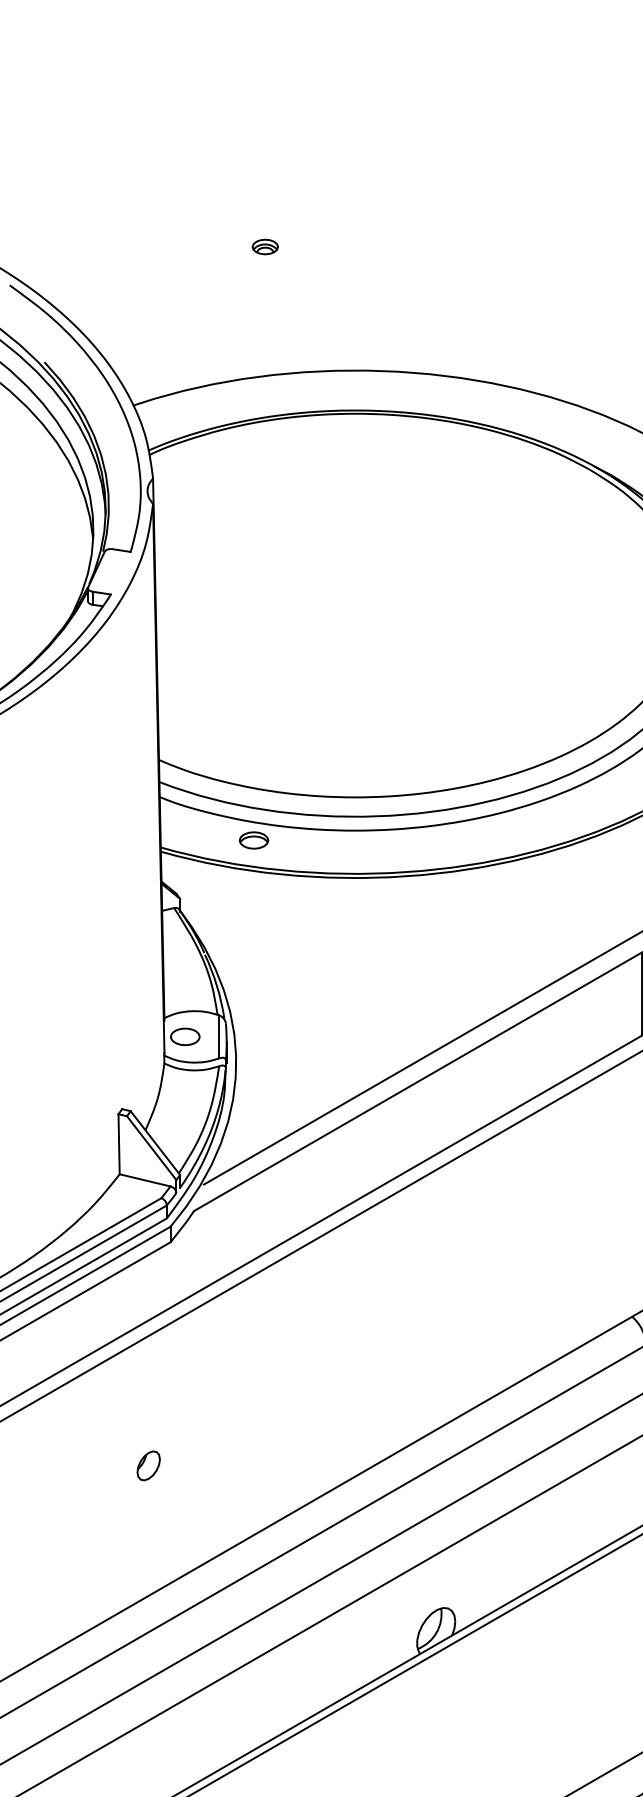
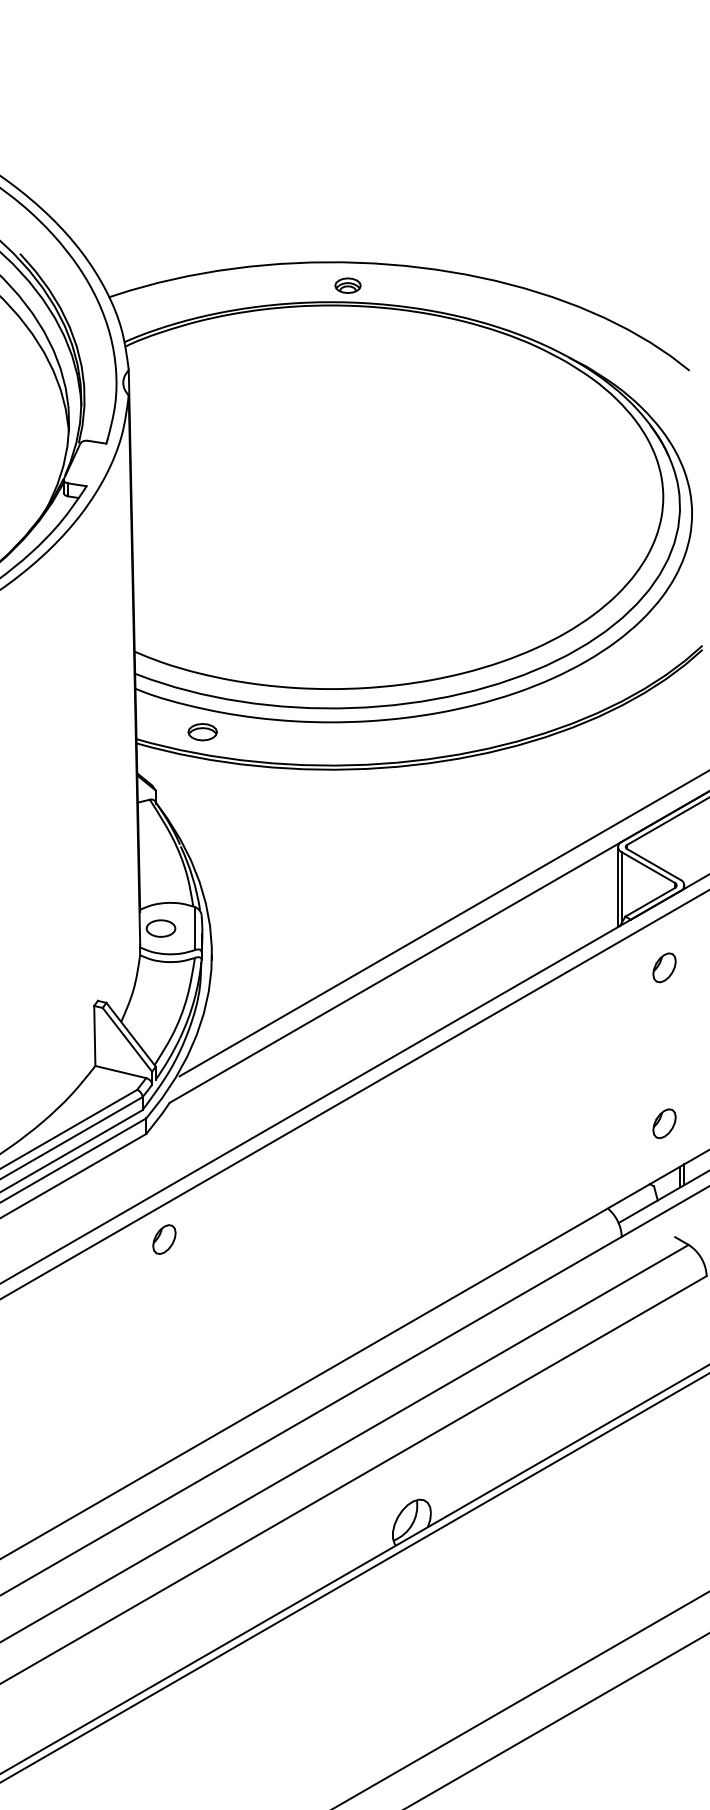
part: (264, 246) -> (347, 285), moved
part: (253, 840) -> (202, 732), moved
part: (148, 1465) -> (164, 1239), moved

